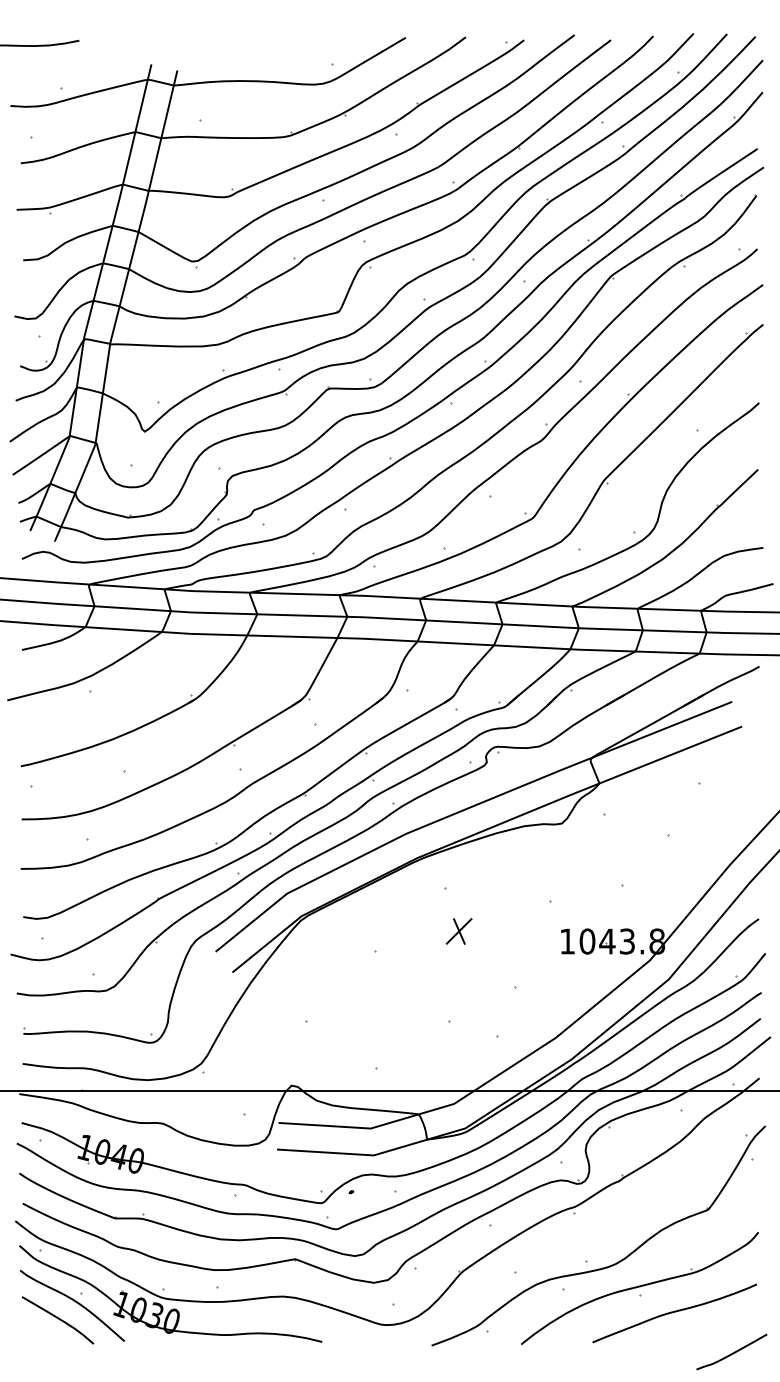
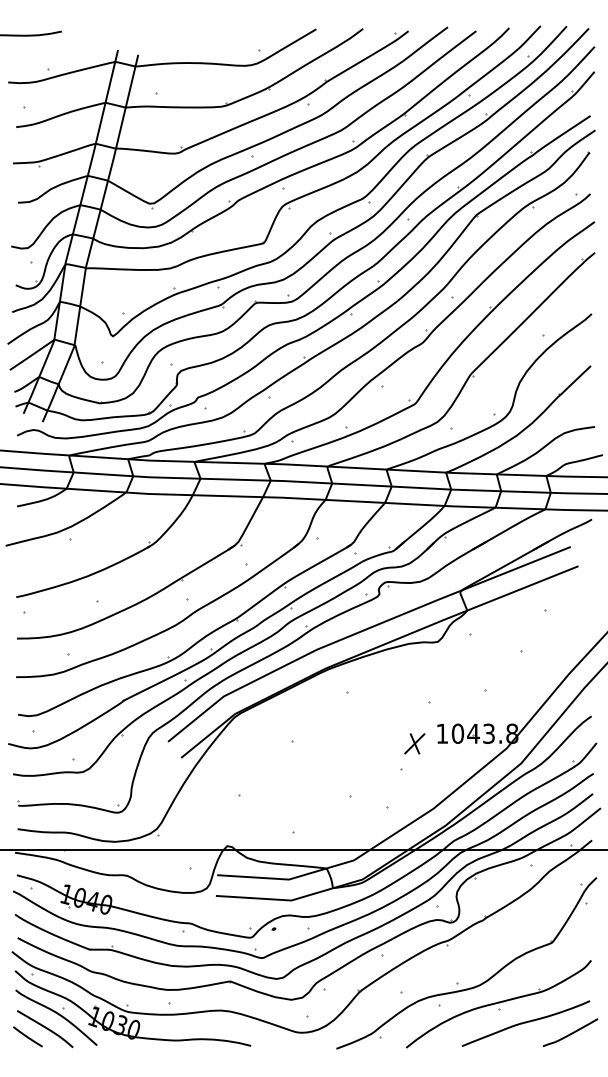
part: (458, 931) -> (414, 743), moved
line: (35, 1330) -> (27, 1036), added
curve: (732, 1352) -> (570, 1033), moved

